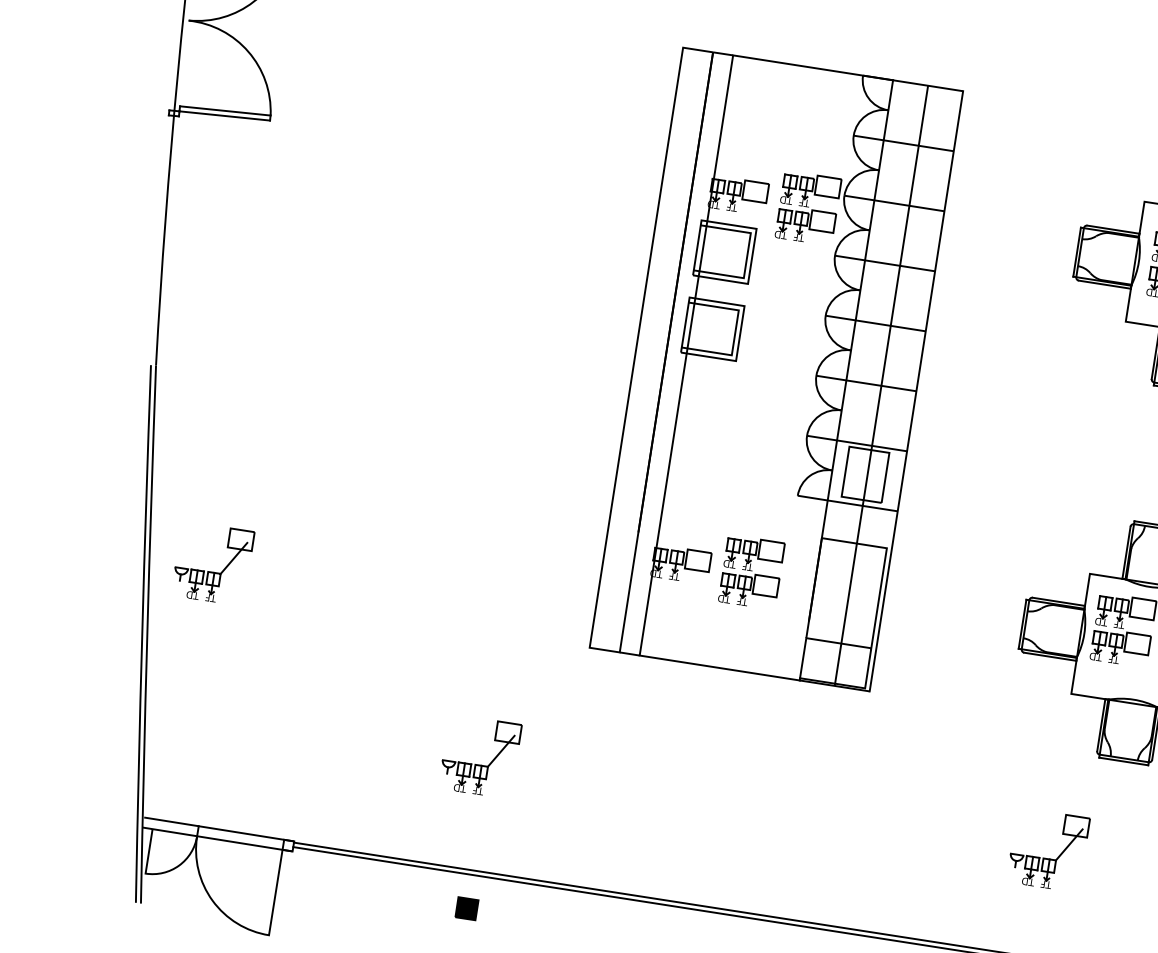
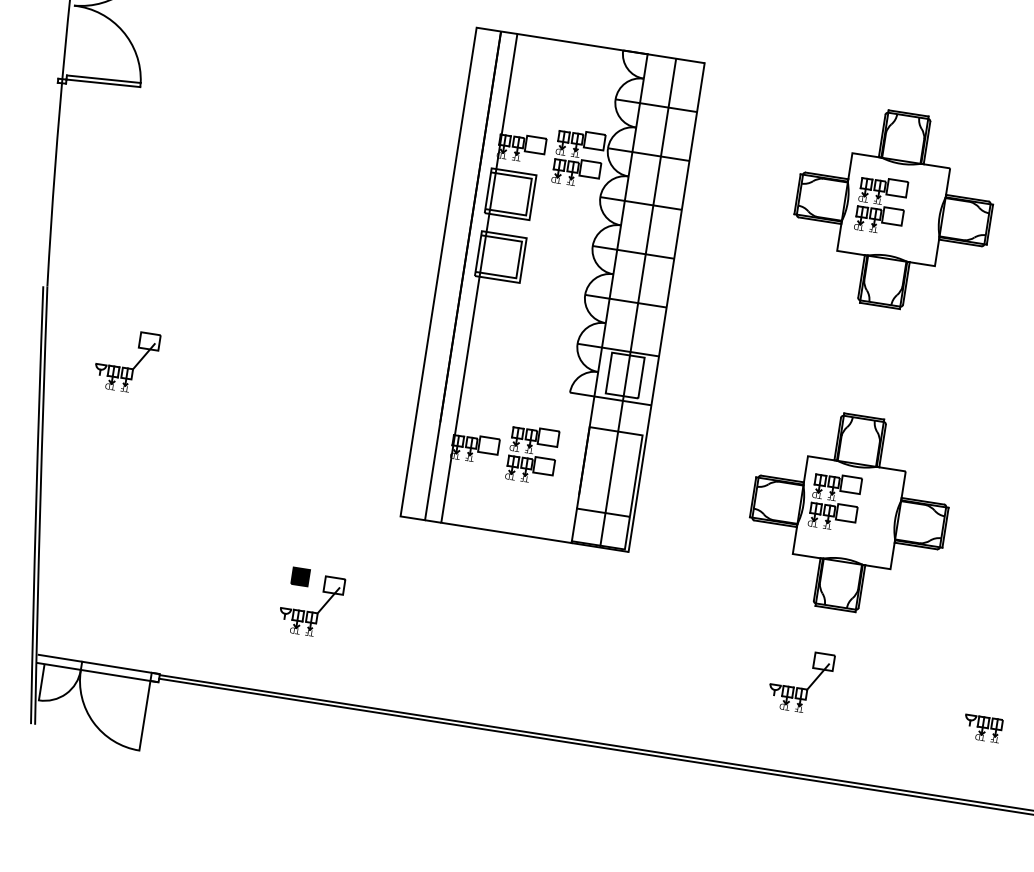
part: (215, 564) -> (128, 361), moved
part: (1050, 850) -> (802, 681), moved
part: (466, 908) -> (300, 576), moved

